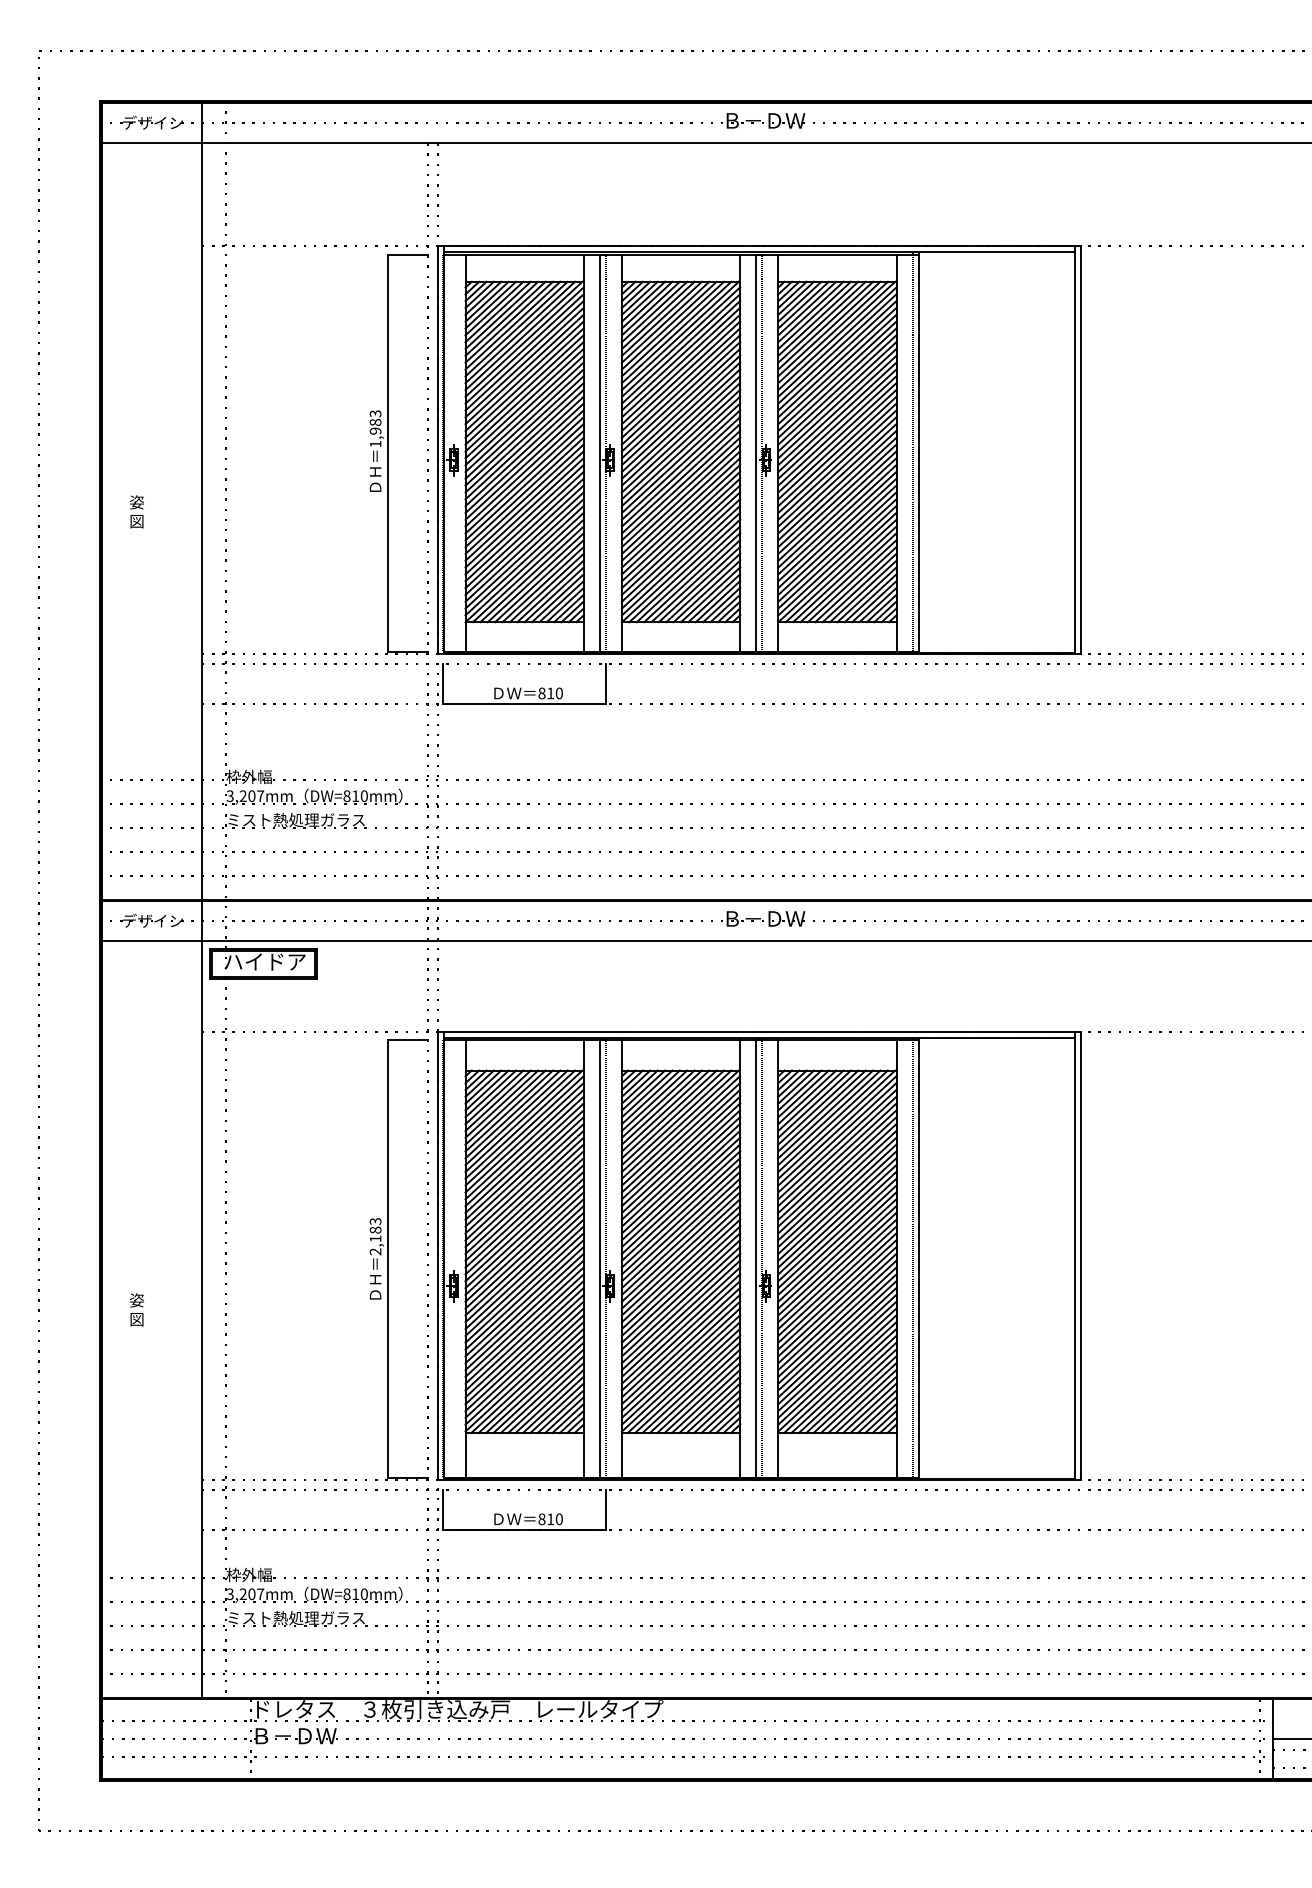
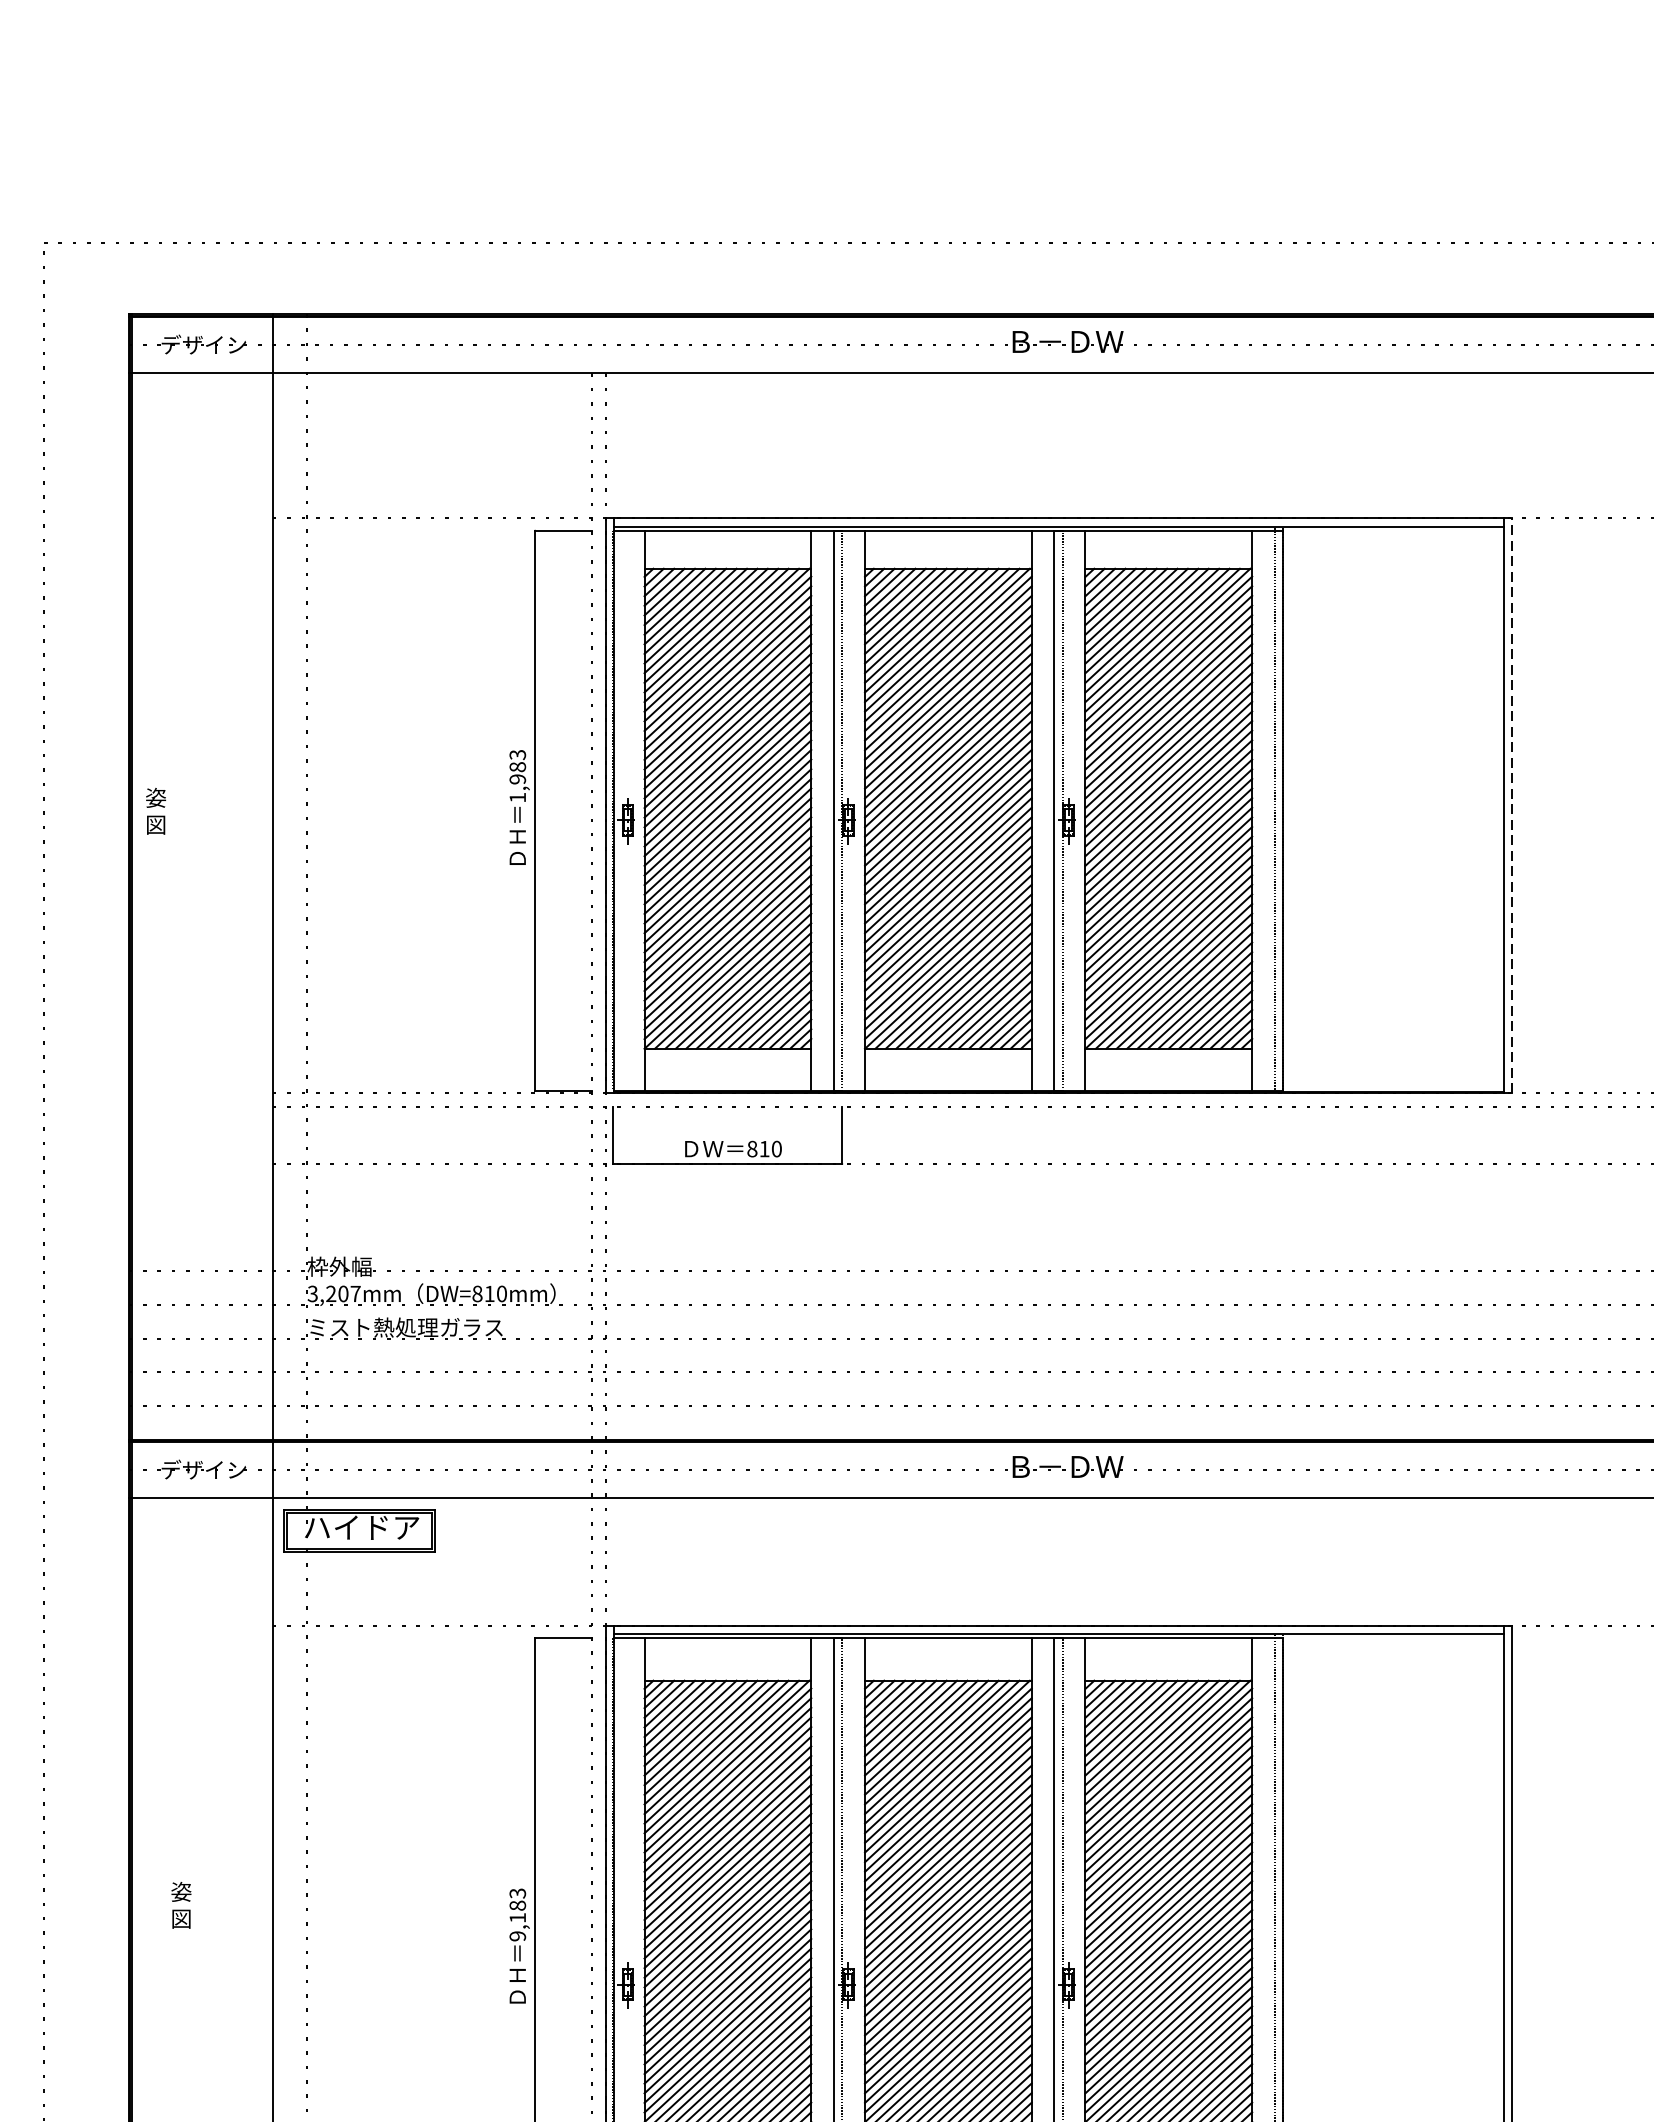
line: (1081, 449) -> (1512, 805), solid -> dashed
text: (136, 511) -> (155, 810), moved
text: (375, 1251) -> (517, 1935), 2,183 -> 9,183
text: (136, 1309) -> (180, 1904), moved

